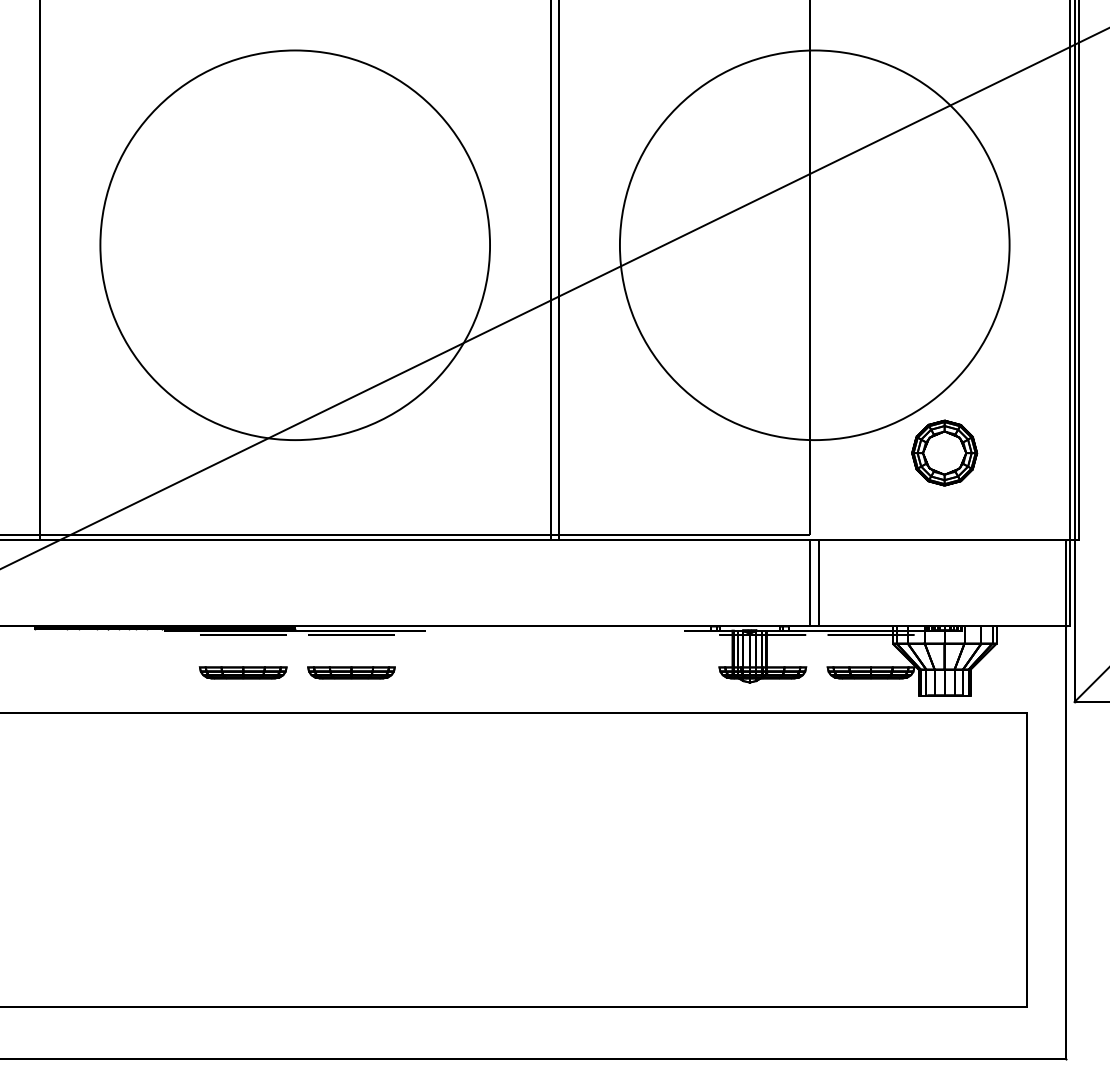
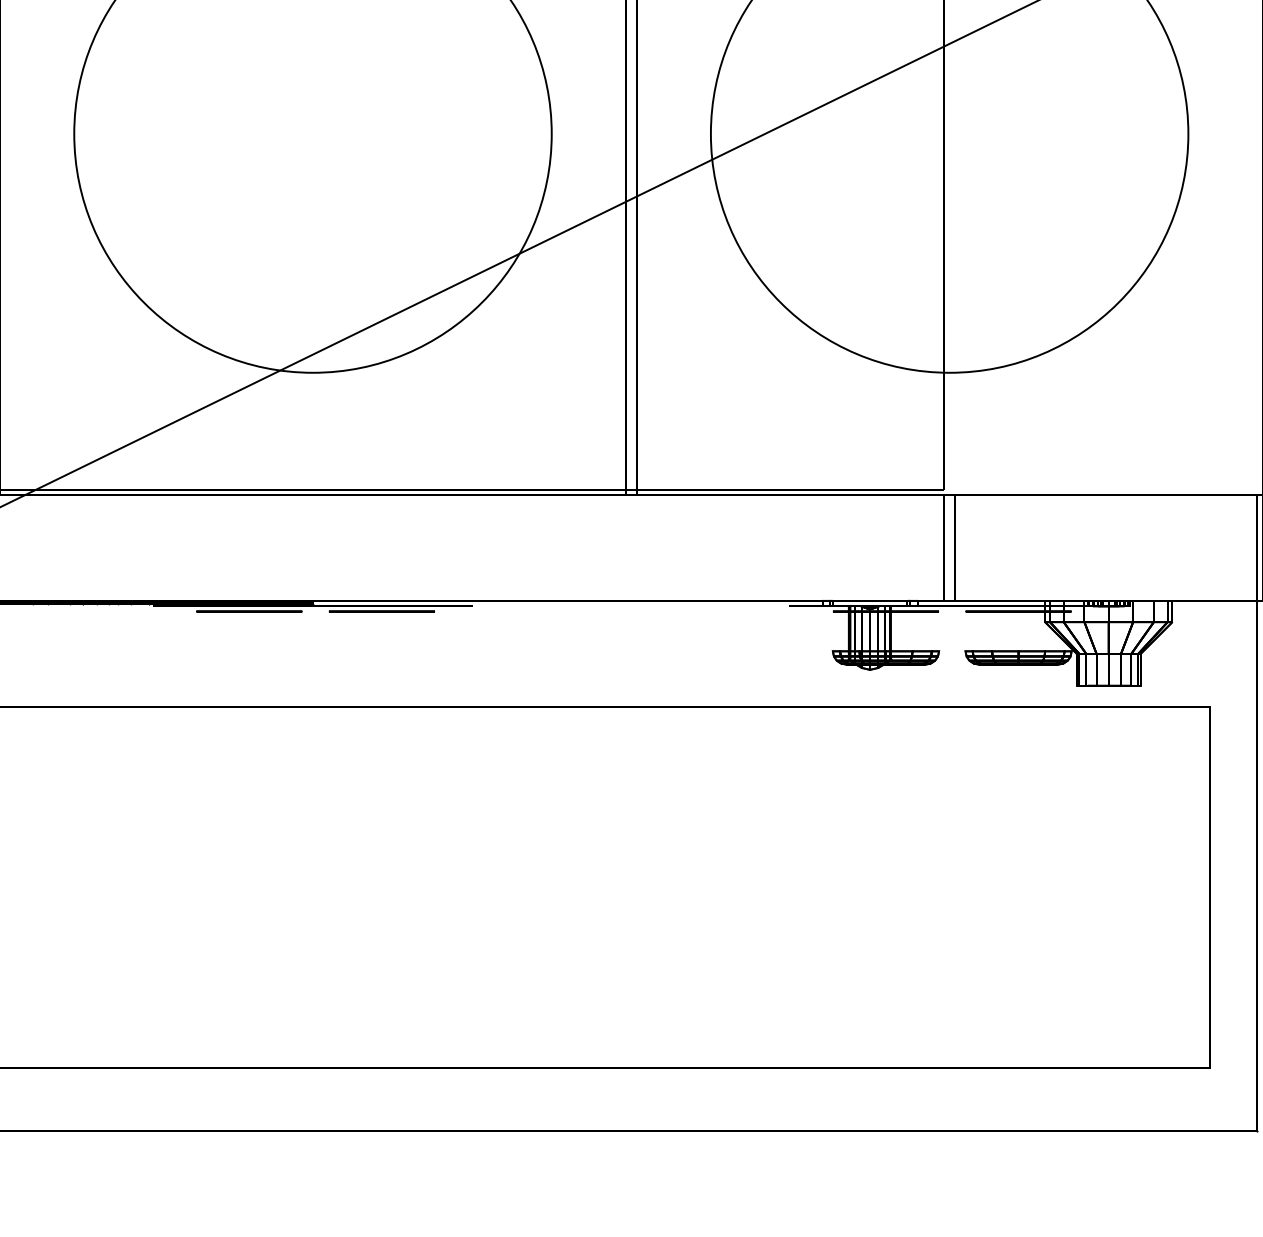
part: (944, 452) -> (1108, 387), removed
part: (242, 672) -> (248, 657), removed
part: (351, 672) -> (381, 657), removed

